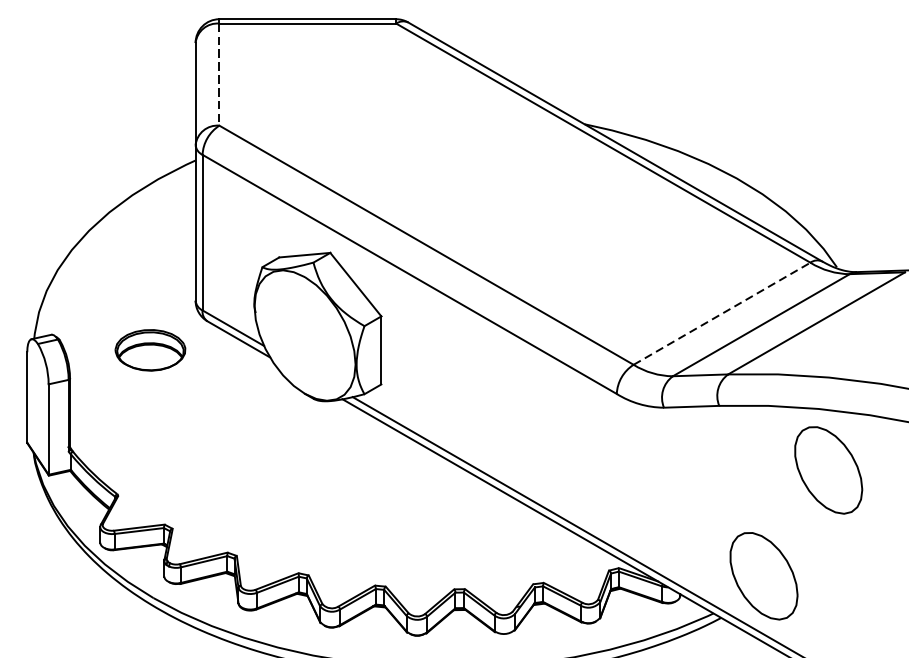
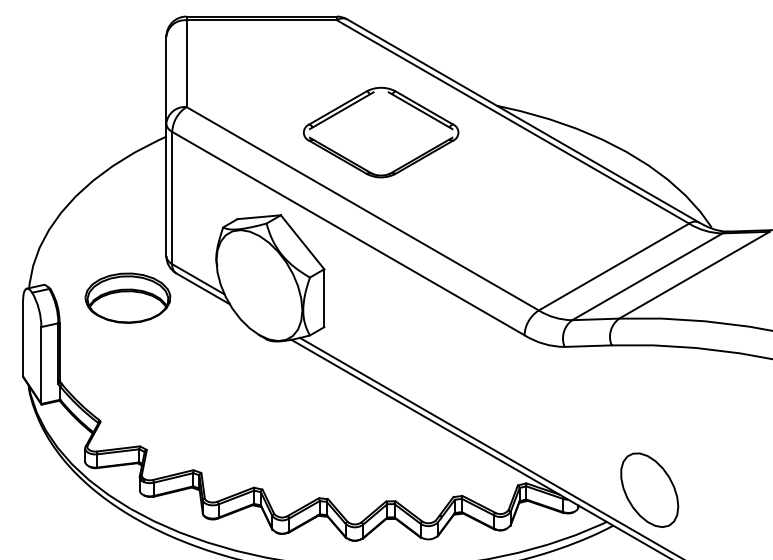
line: (219, 75) -> (186, 64), dashed -> solid
part: (448, 155) -> (381, 132), added
line: (722, 314) -> (614, 267), dashed -> solid
part: (149, 349) -> (127, 297), size x1.43
part: (828, 469) -> (704, 399), removed

